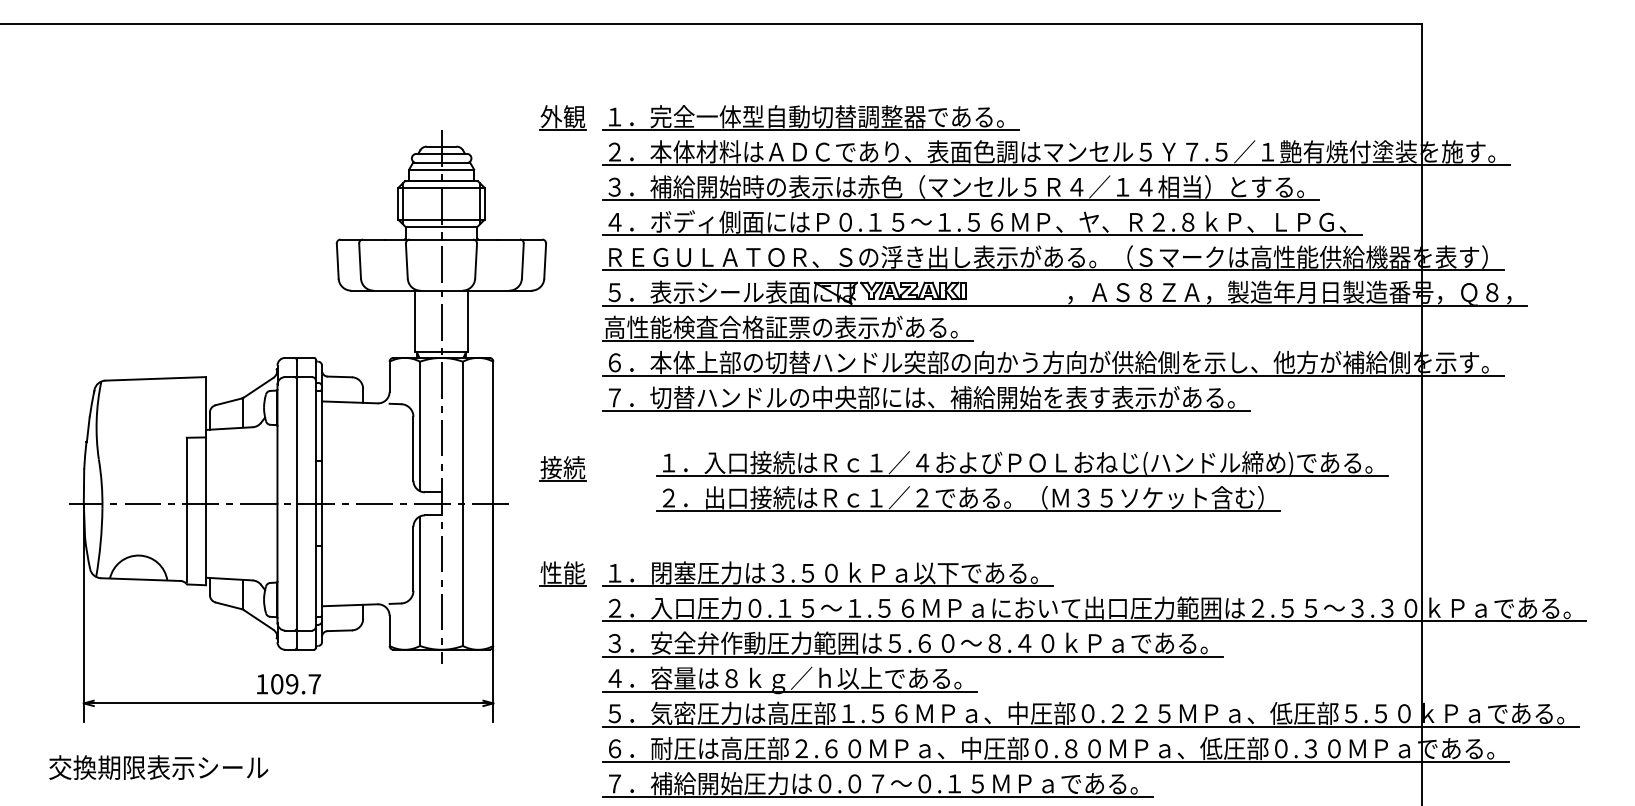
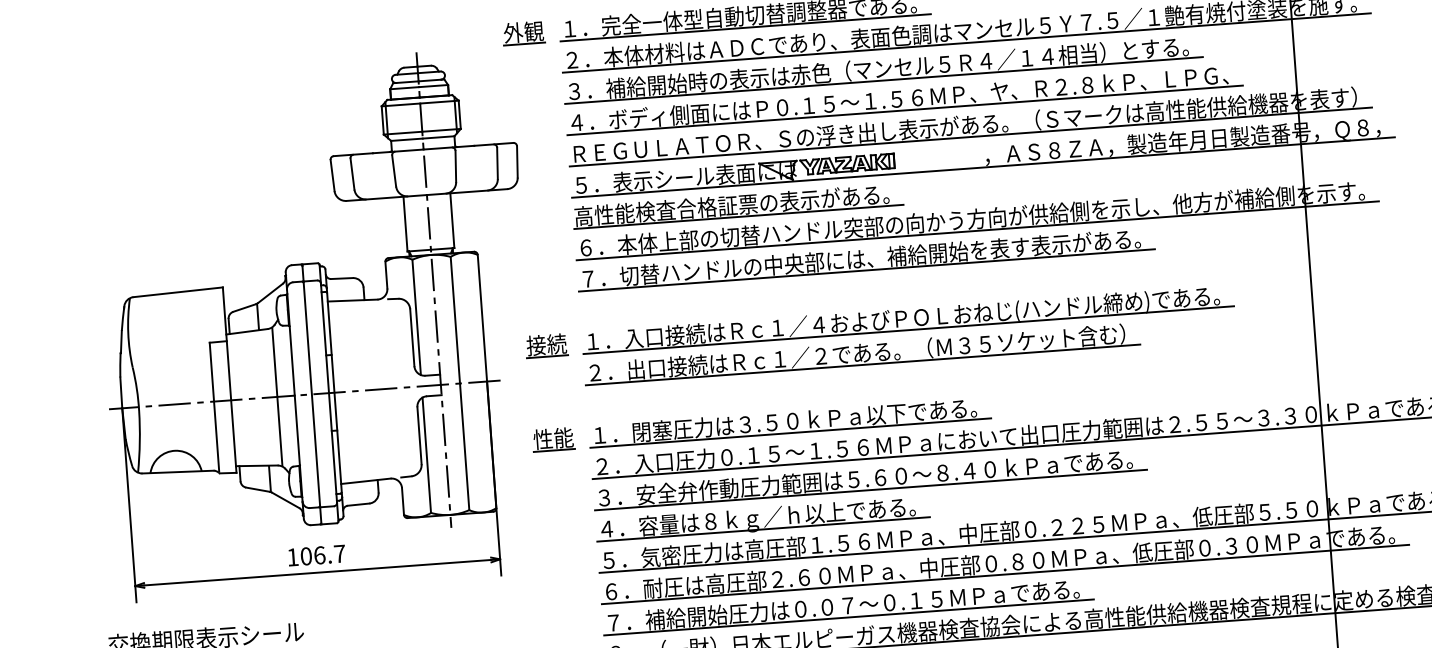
part: (1022, 481) -> (909, 335), moved
line: (257, 503) -> (276, 396), added
text: (292, 684) -> (319, 555), 109.7 -> 106.7

